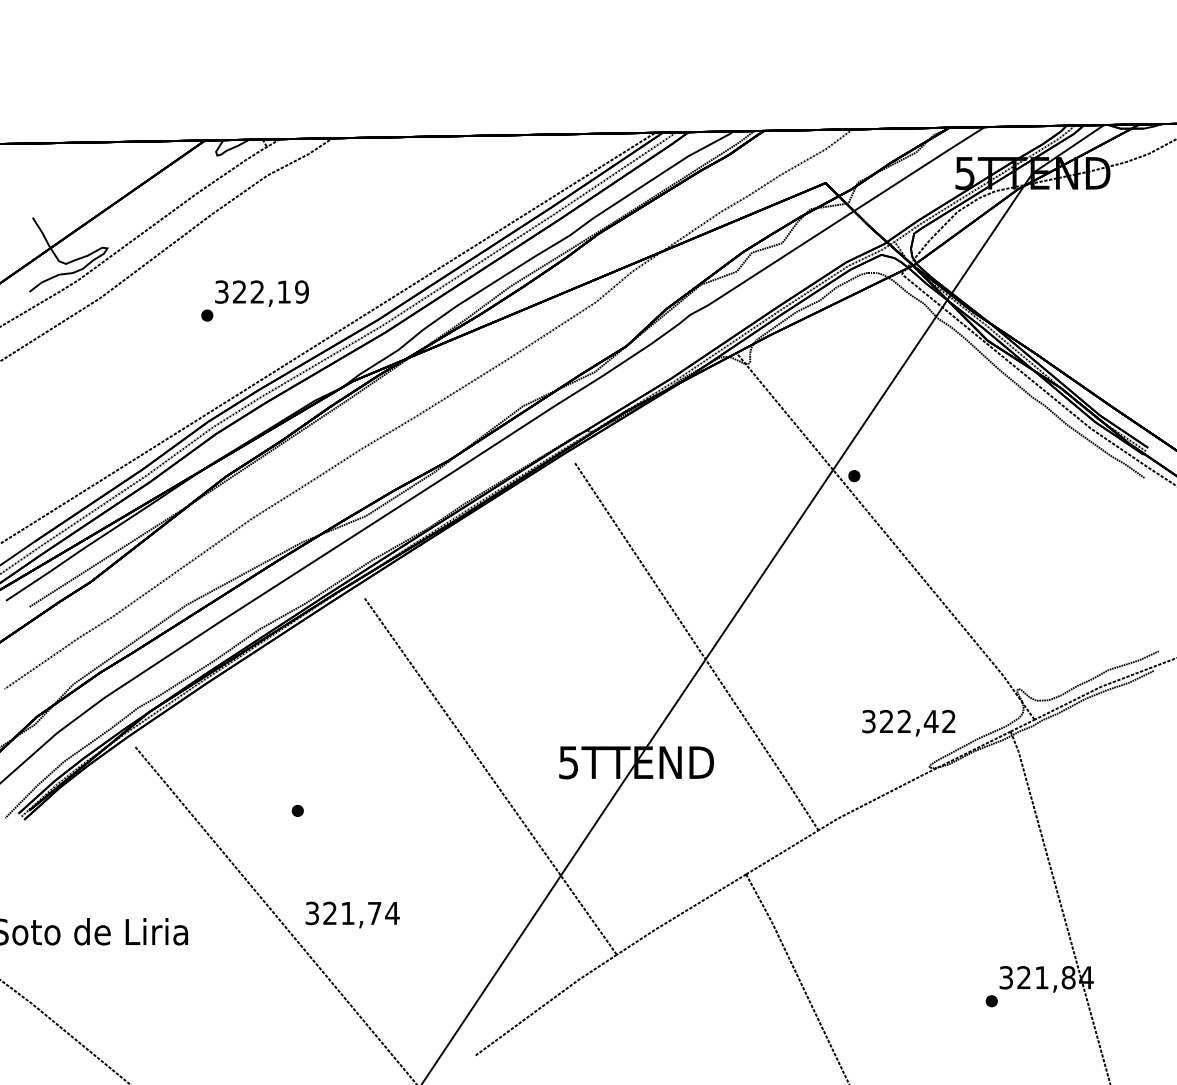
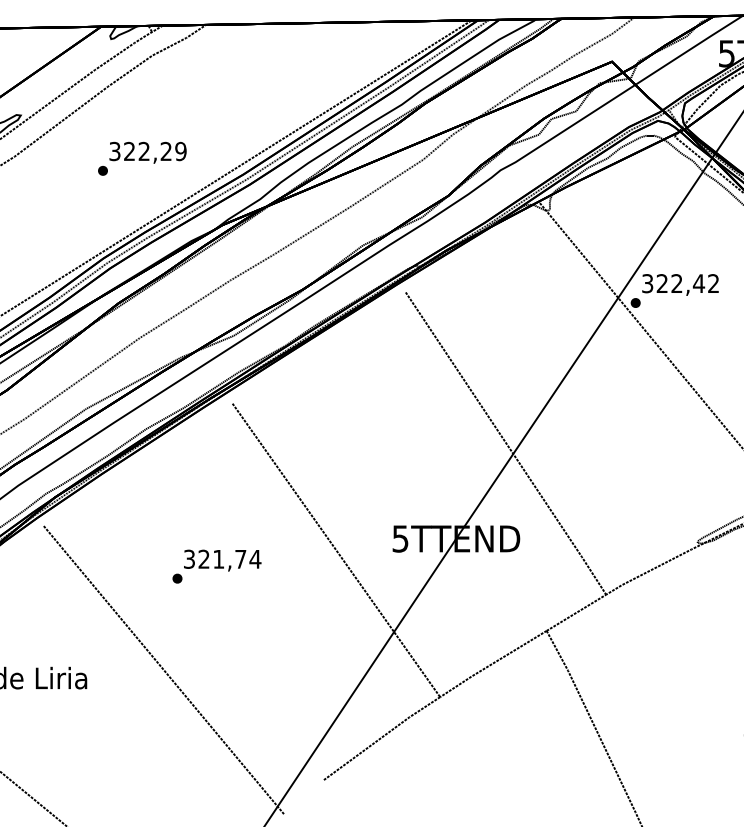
text: (283, 291) -> (165, 151), 322,19 -> 322,29
text: (908, 723) -> (680, 285), moved
text: (352, 914) -> (222, 560), moved

